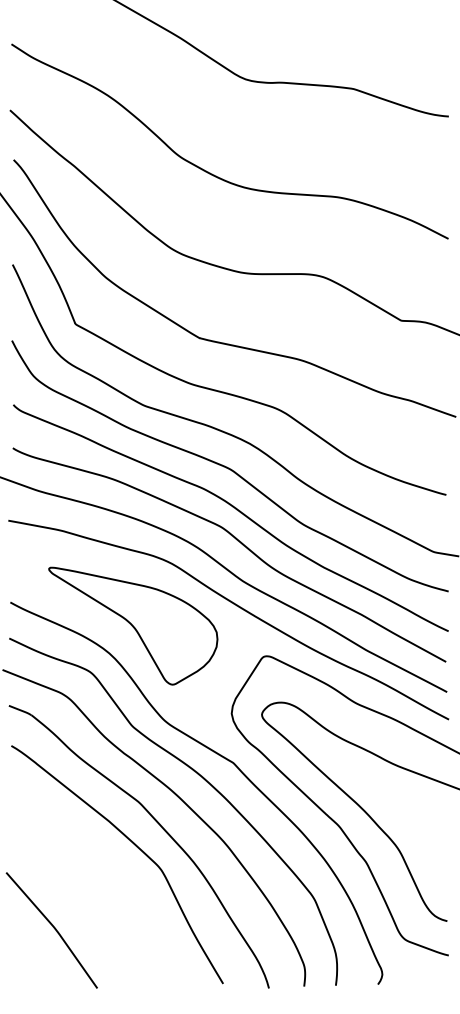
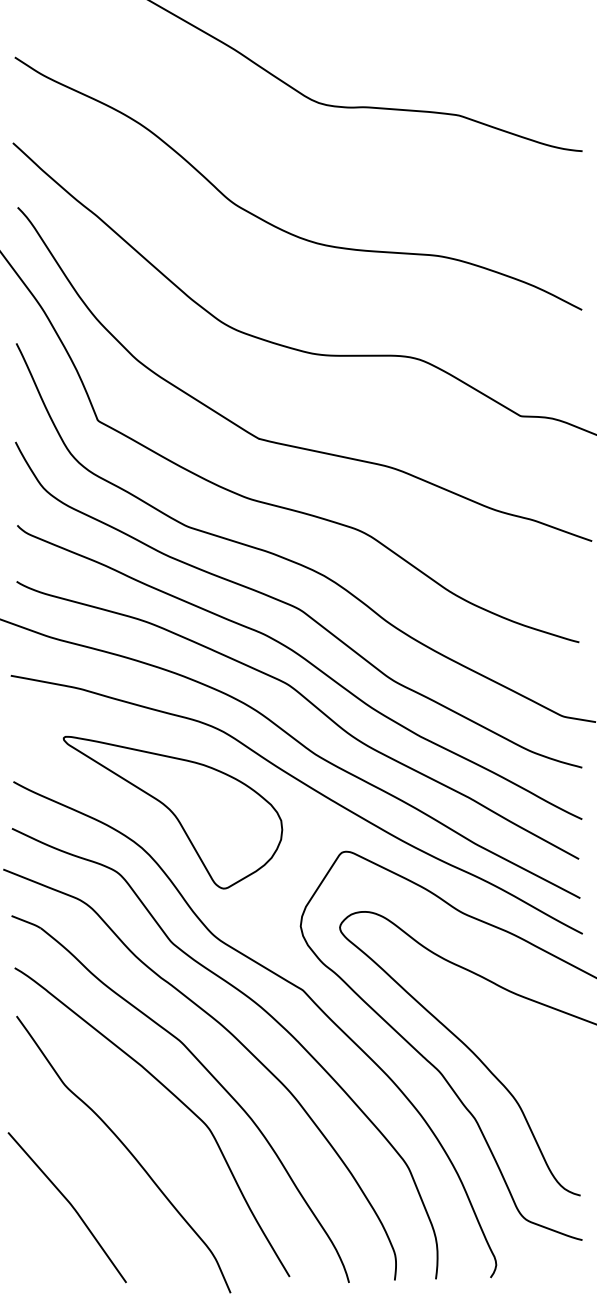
curve: (97, 886) -> (126, 1150), added

